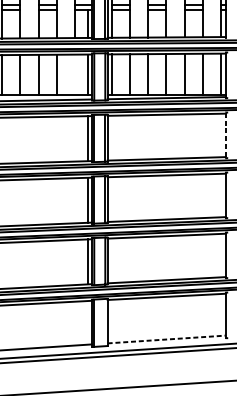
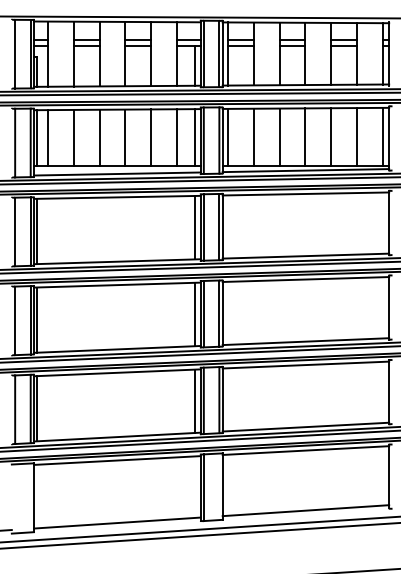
line: (74, 74) -> (176, 137), added
line: (226, 135) -> (389, 223), dashed -> solid
line: (167, 339) -> (306, 510), dashed -> solid

